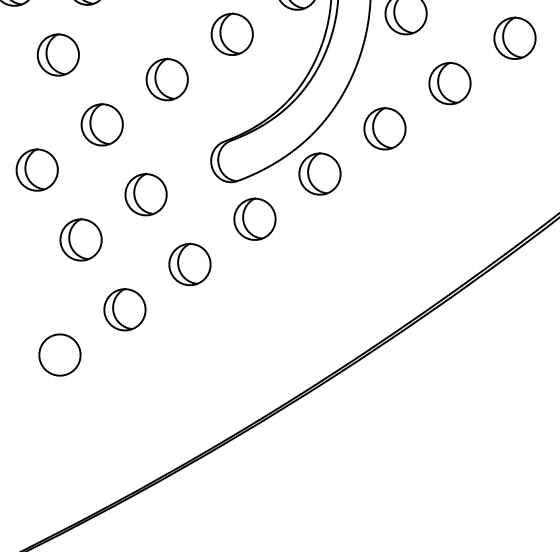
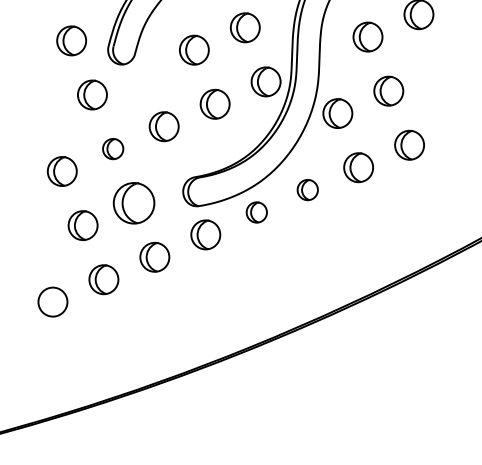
part: (101, 124) -> (112, 148), size x0.7
part: (384, 128) -> (307, 189), size x0.7
part: (319, 174) -> (256, 212), size x0.7
part: (145, 193) -> (133, 202), size x1.4

